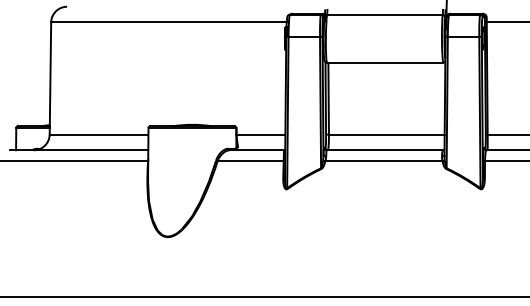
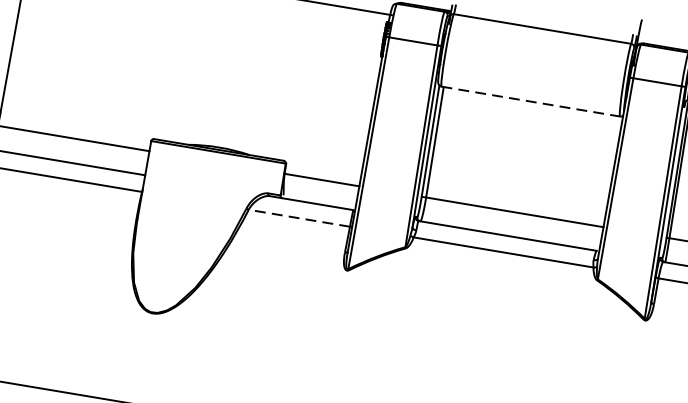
line: (385, 62) -> (531, 101), solid -> dashed
line: (250, 161) -> (298, 218), solid -> dashed

